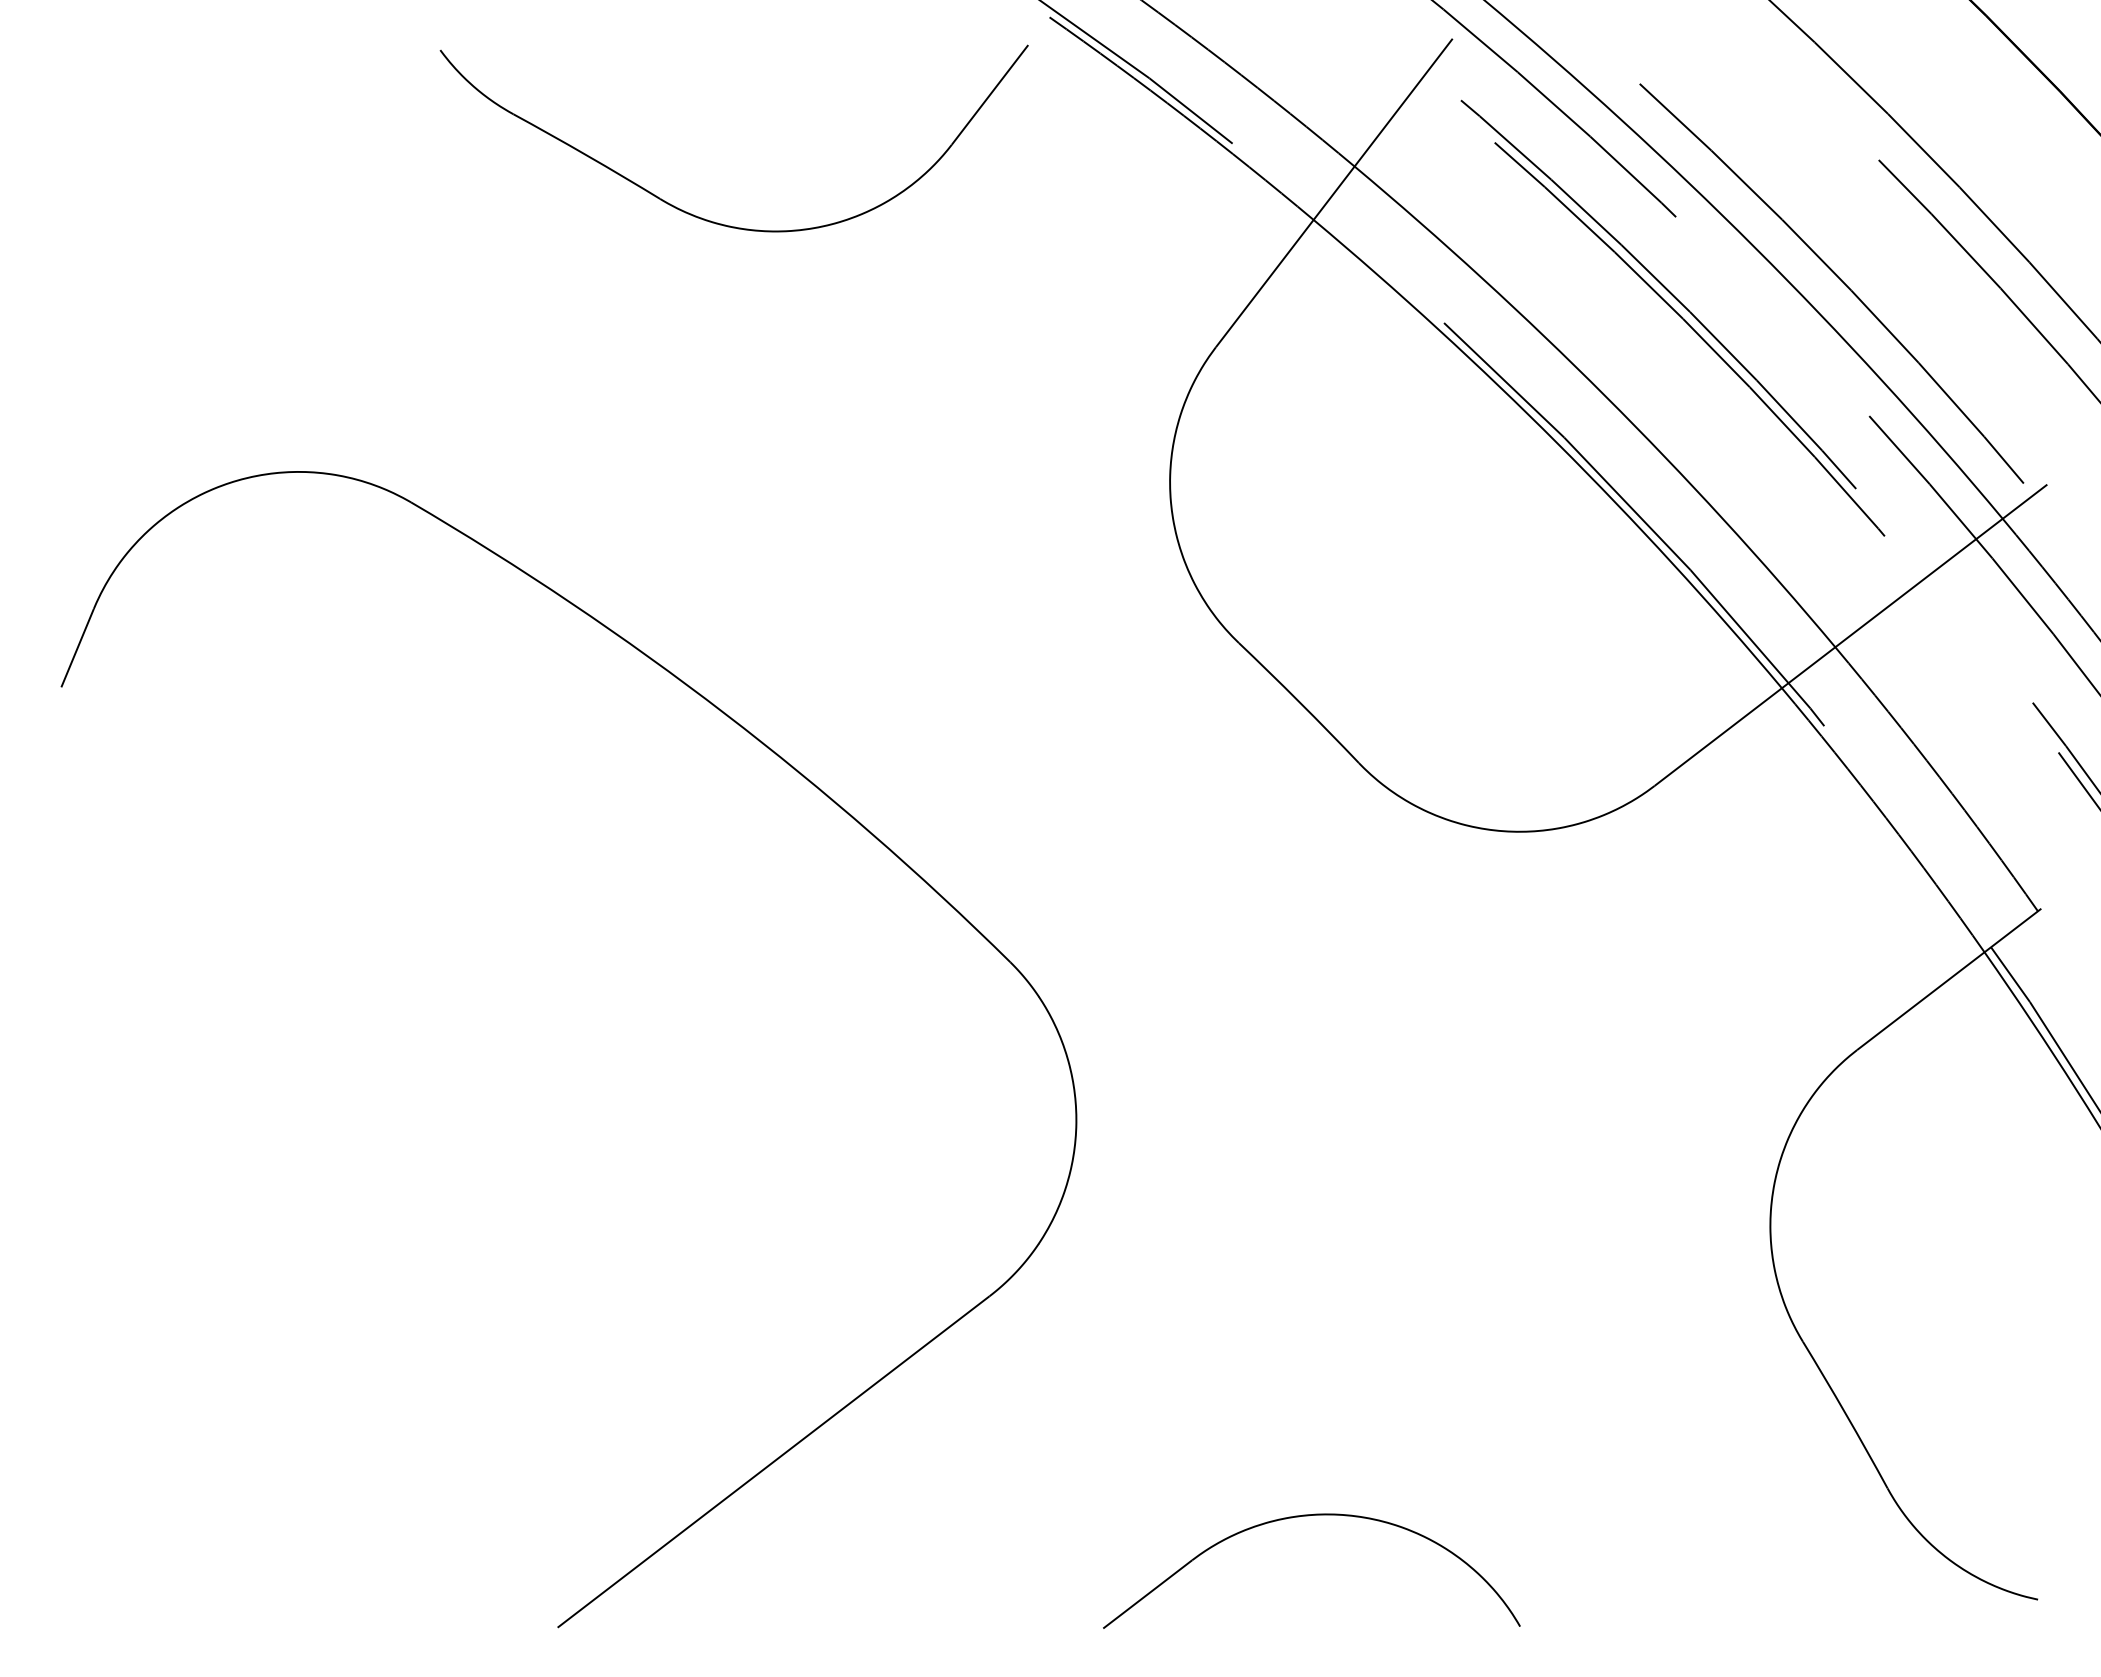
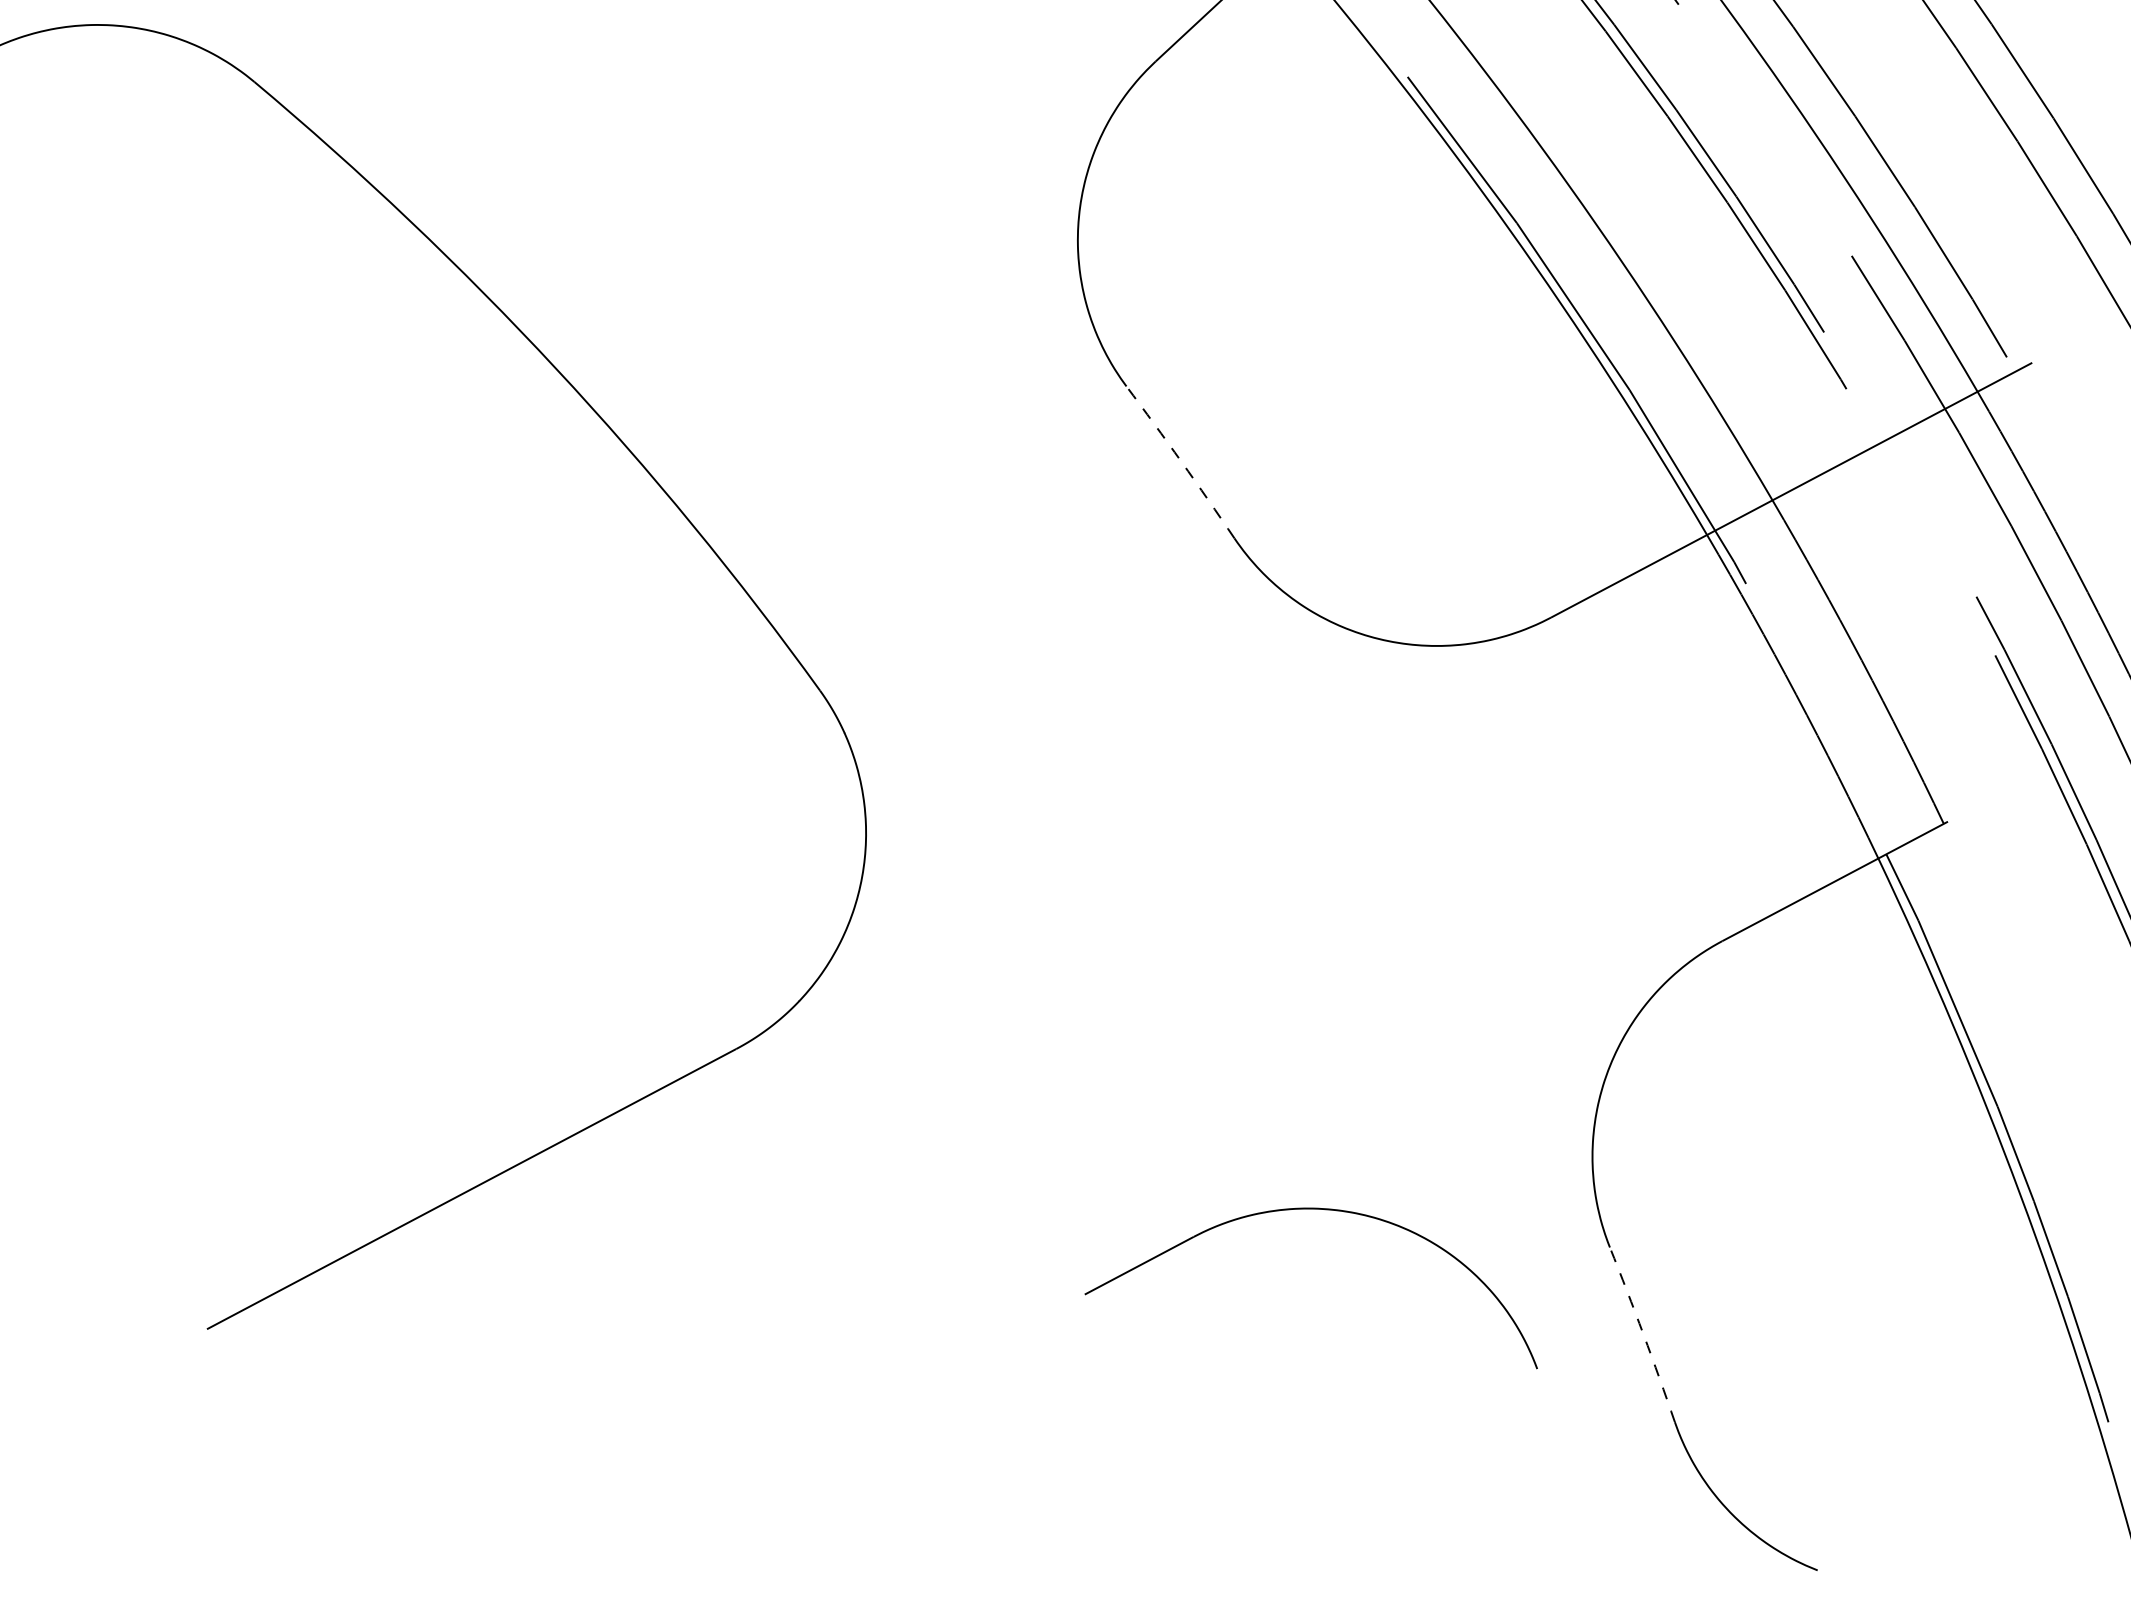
arc: (1299, 702) -> (1181, 461), solid -> dashed
arc: (1846, 1414) -> (1643, 1334), solid -> dashed
part: (1308, 1516) -> (1327, 1210), moved

